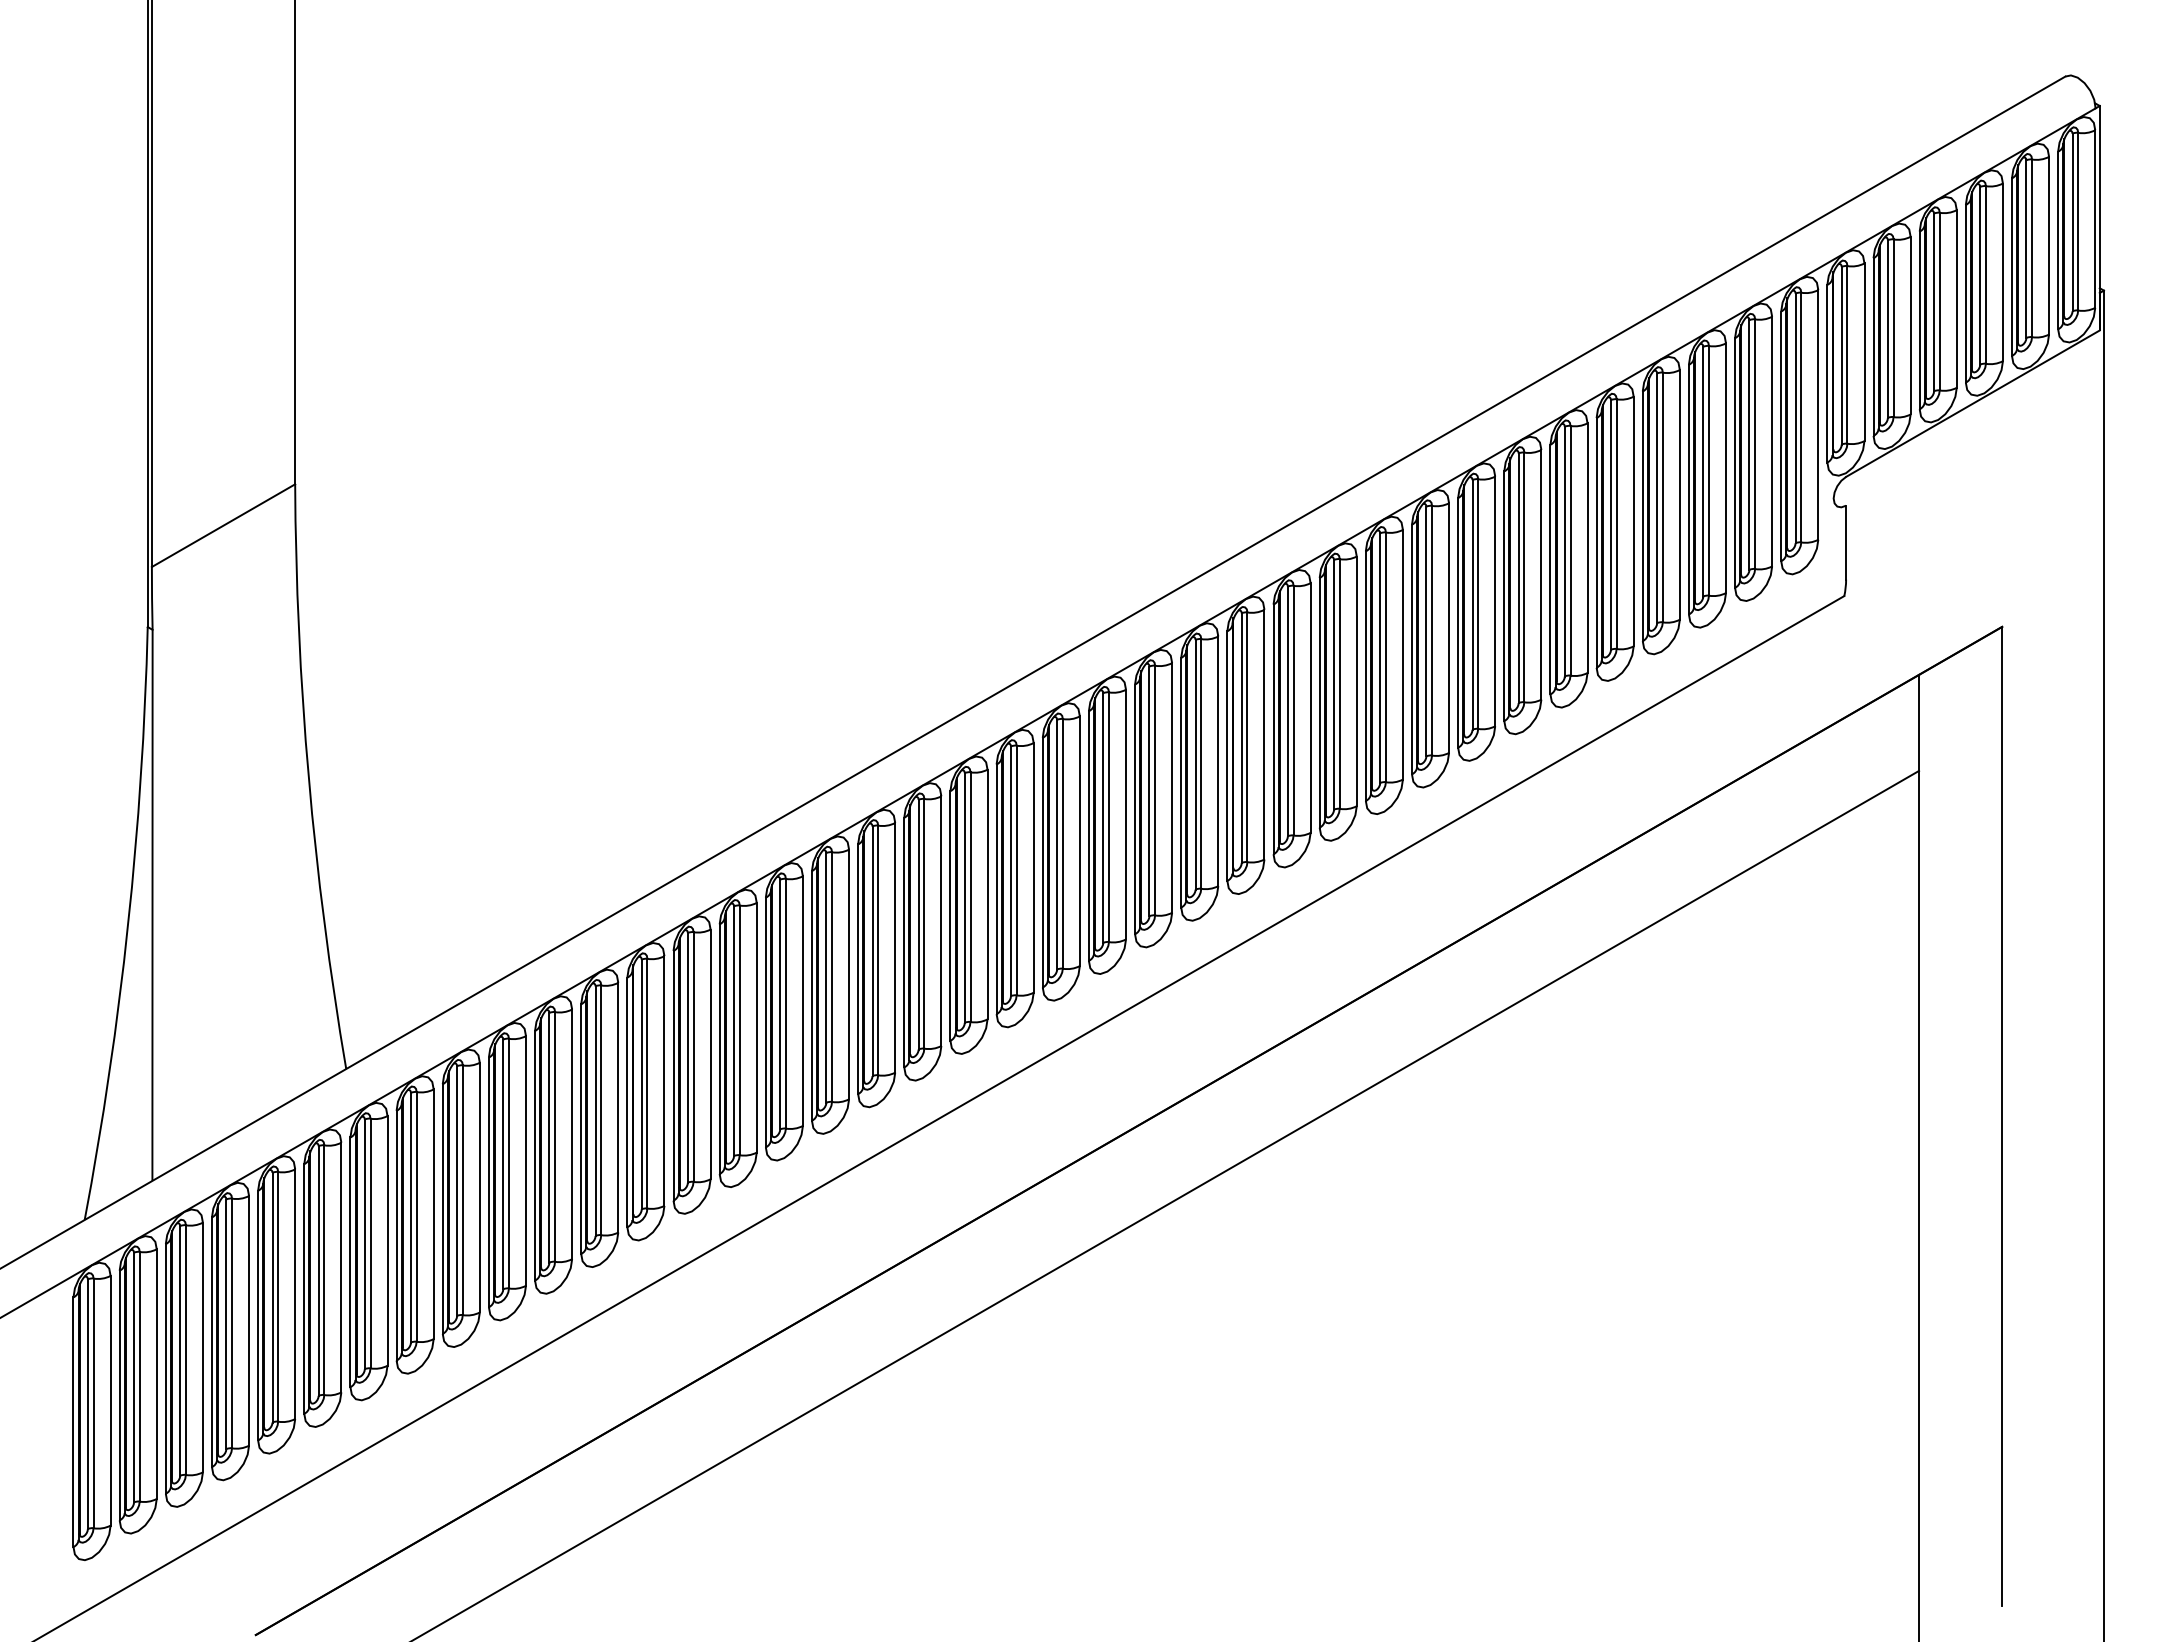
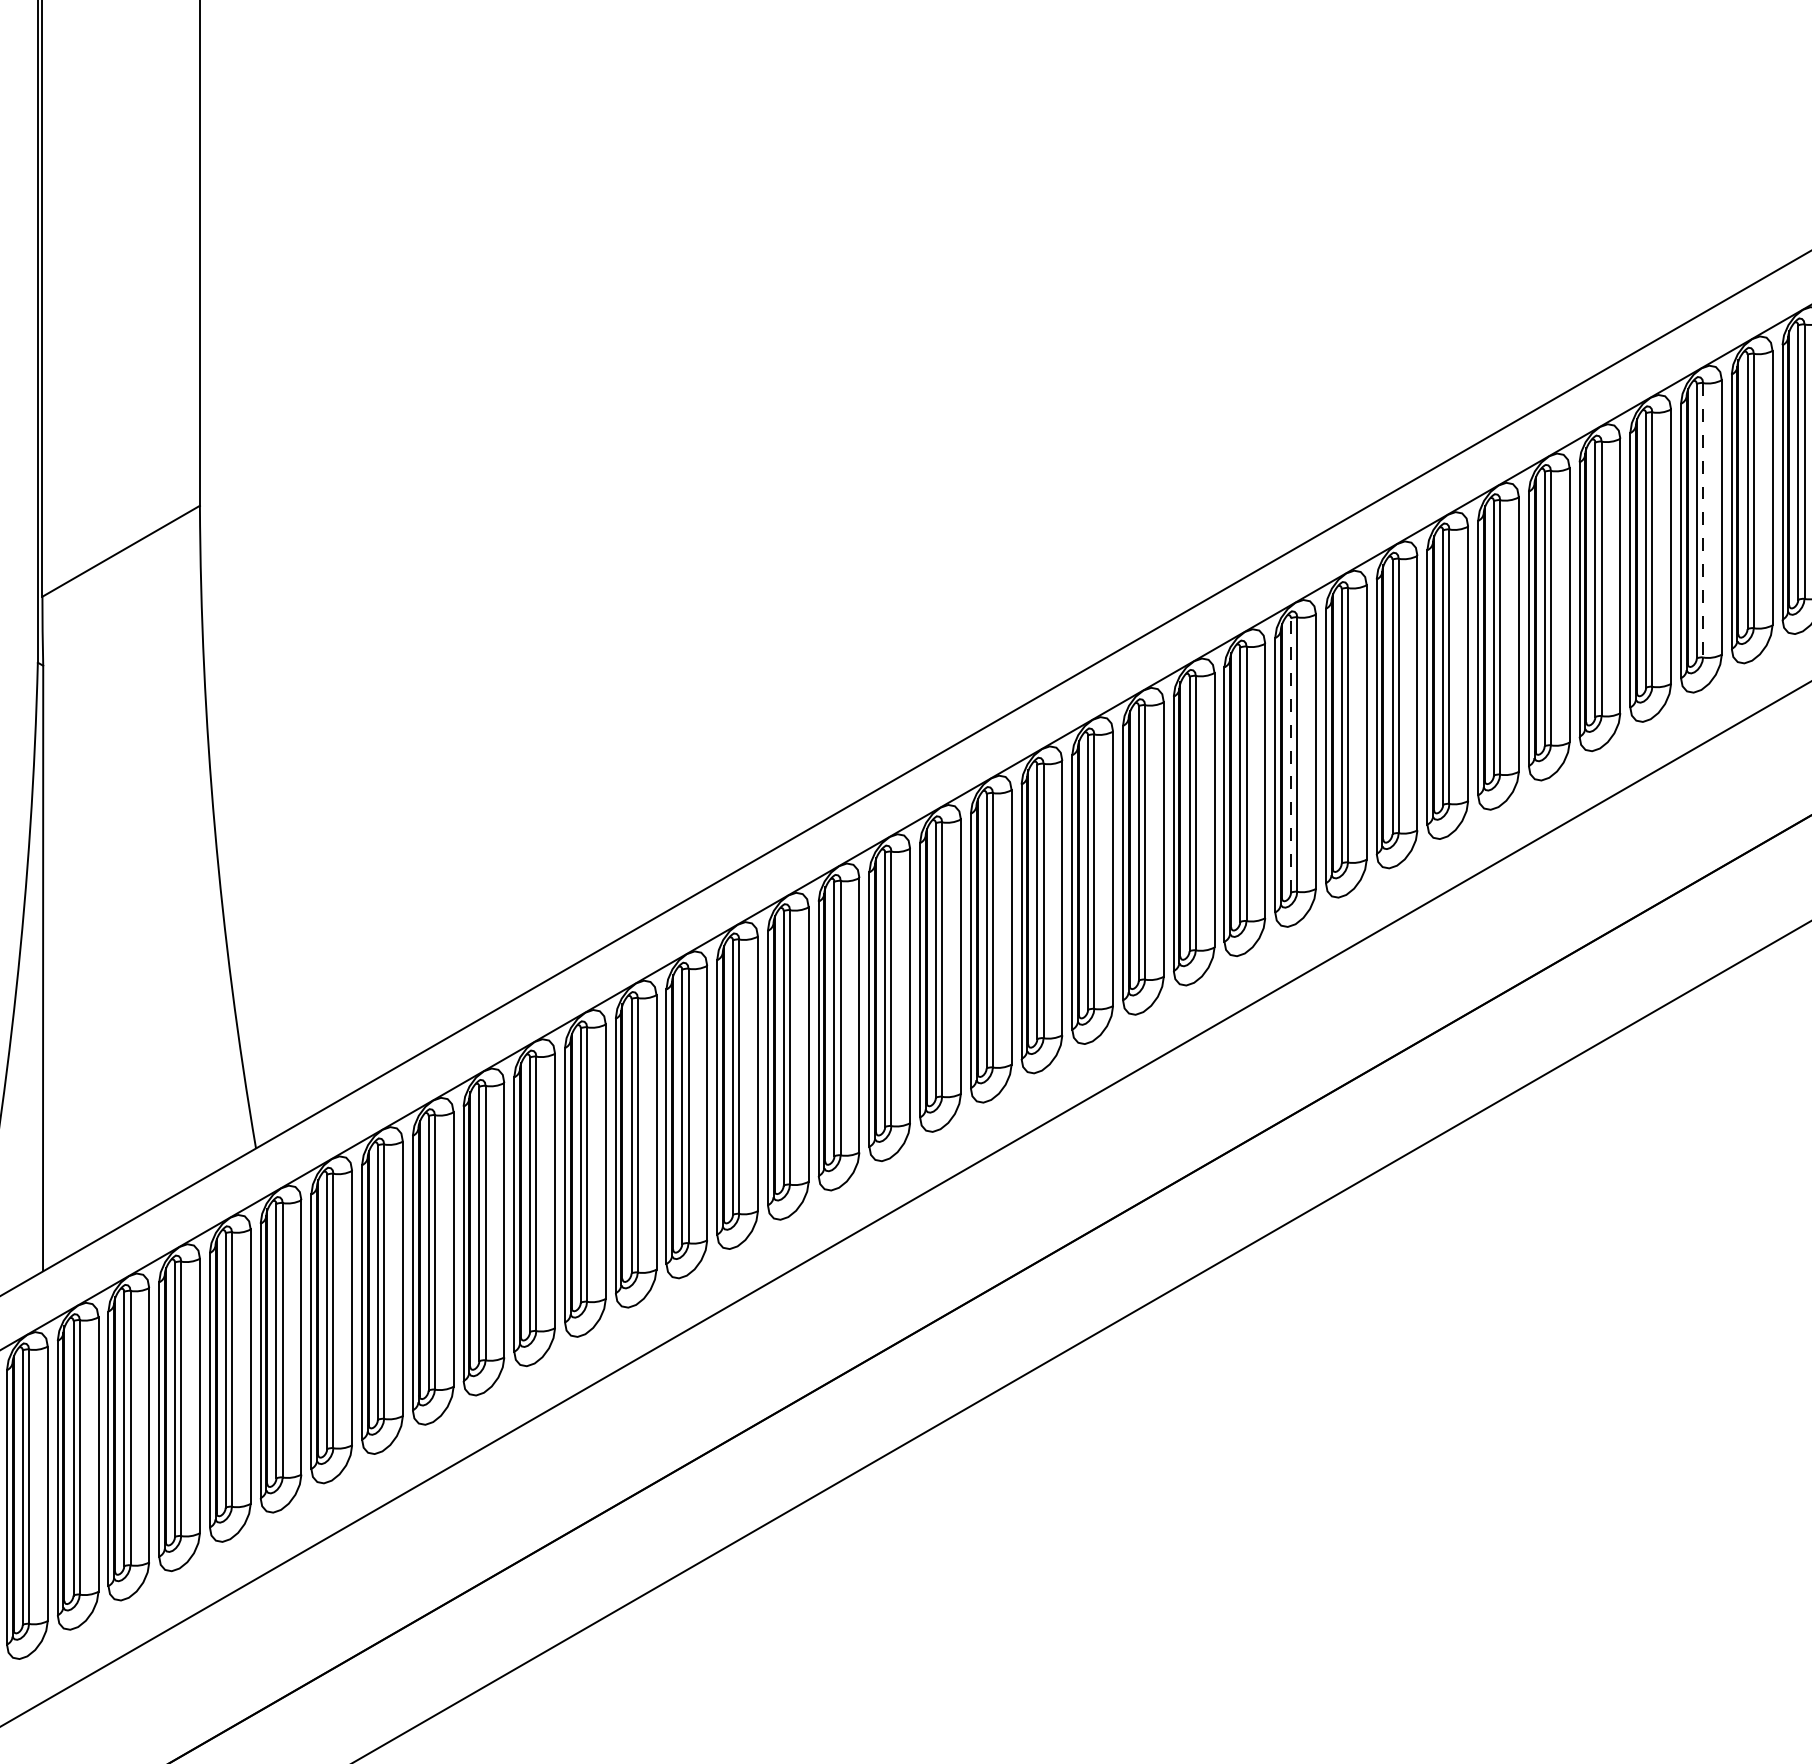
line: (1662, 497) -> (1702, 520), solid -> dashed
line: (1287, 711) -> (1290, 755), solid -> dashed

